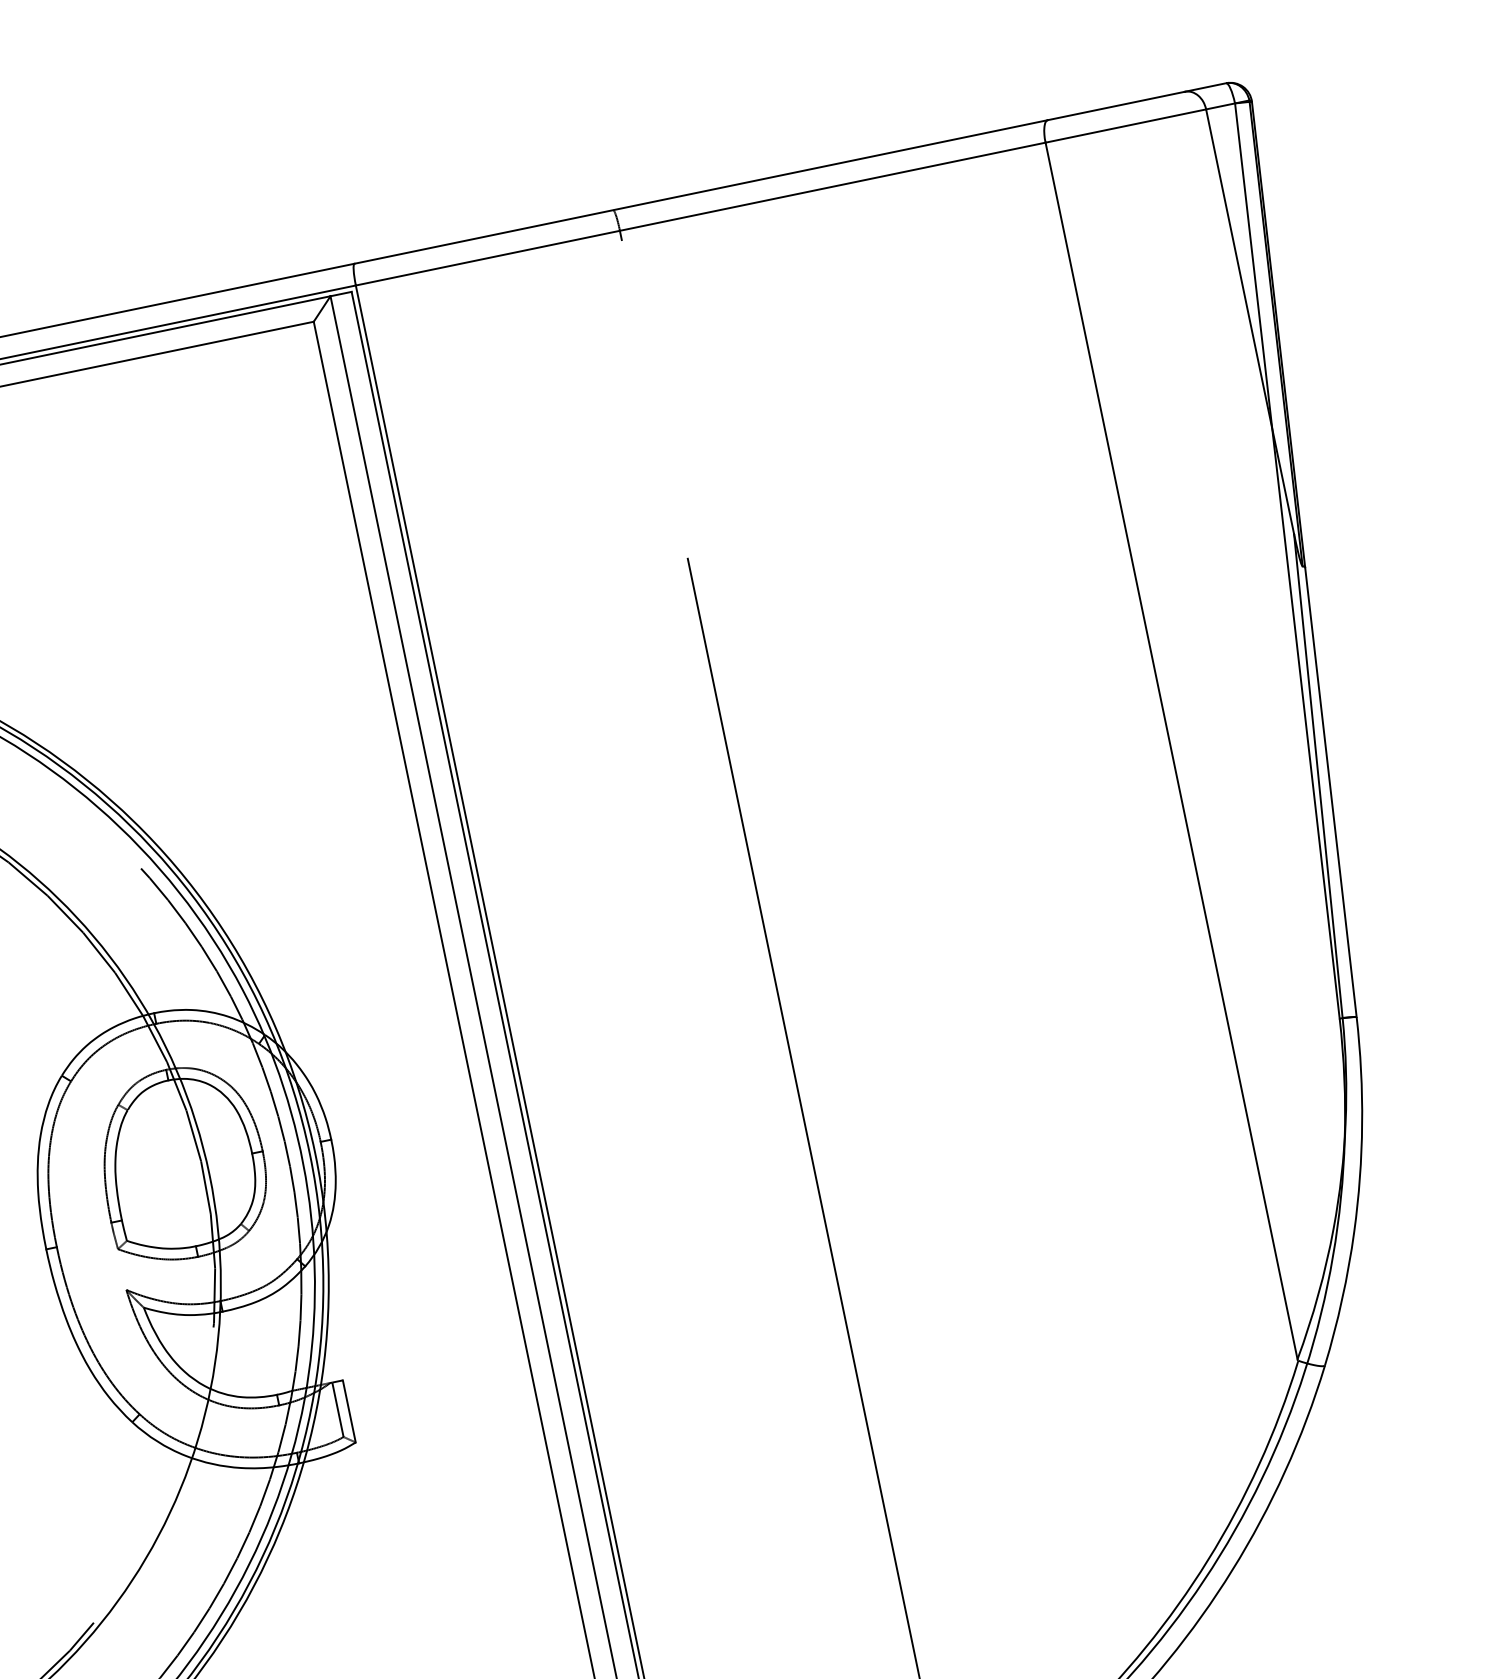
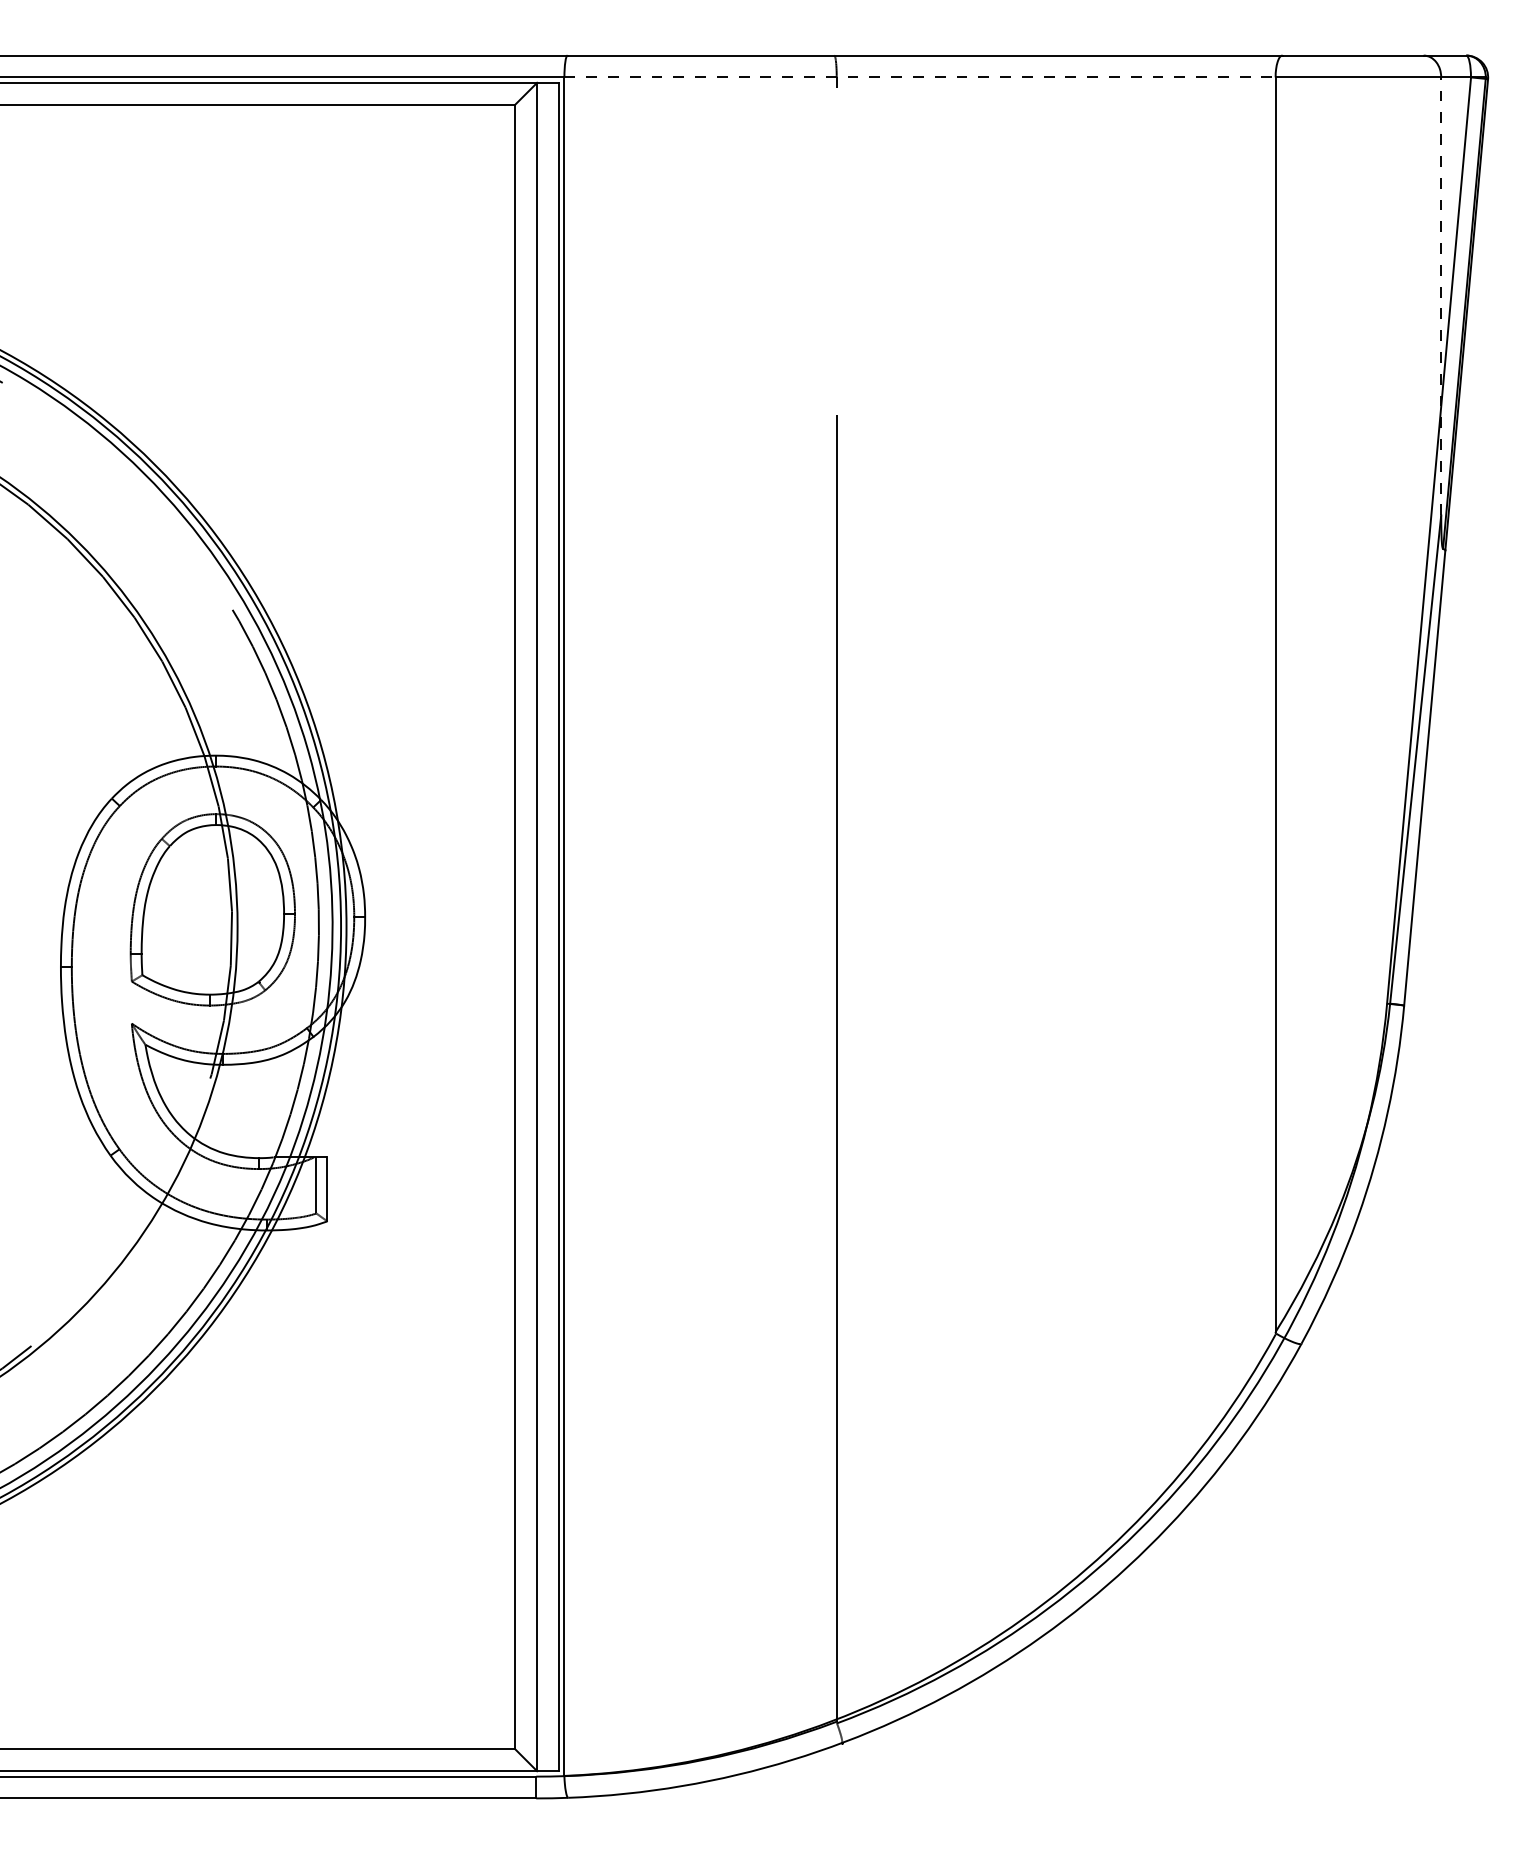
line: (701, 214) -> (920, 77), solid -> dashed
line: (1250, 321) -> (1441, 296), solid -> dashed

